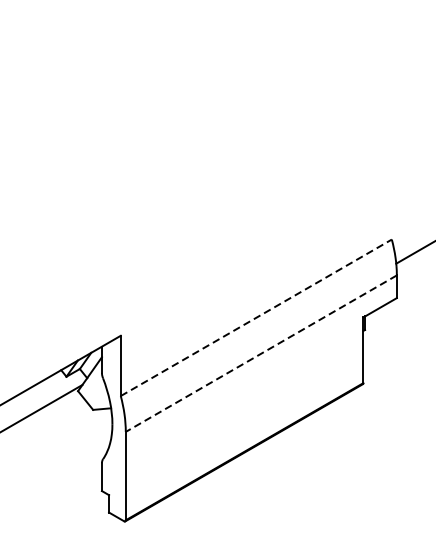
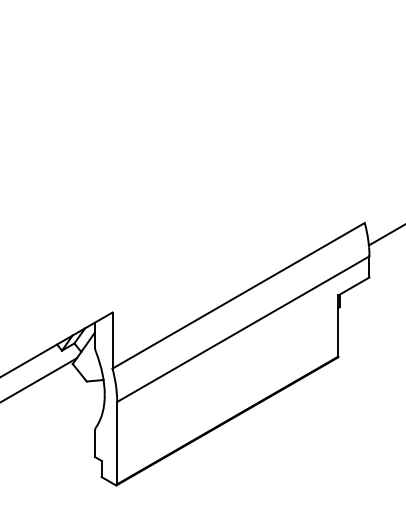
line: (256, 317) -> (238, 295), dashed -> solid
line: (261, 354) -> (243, 329), dashed -> solid

